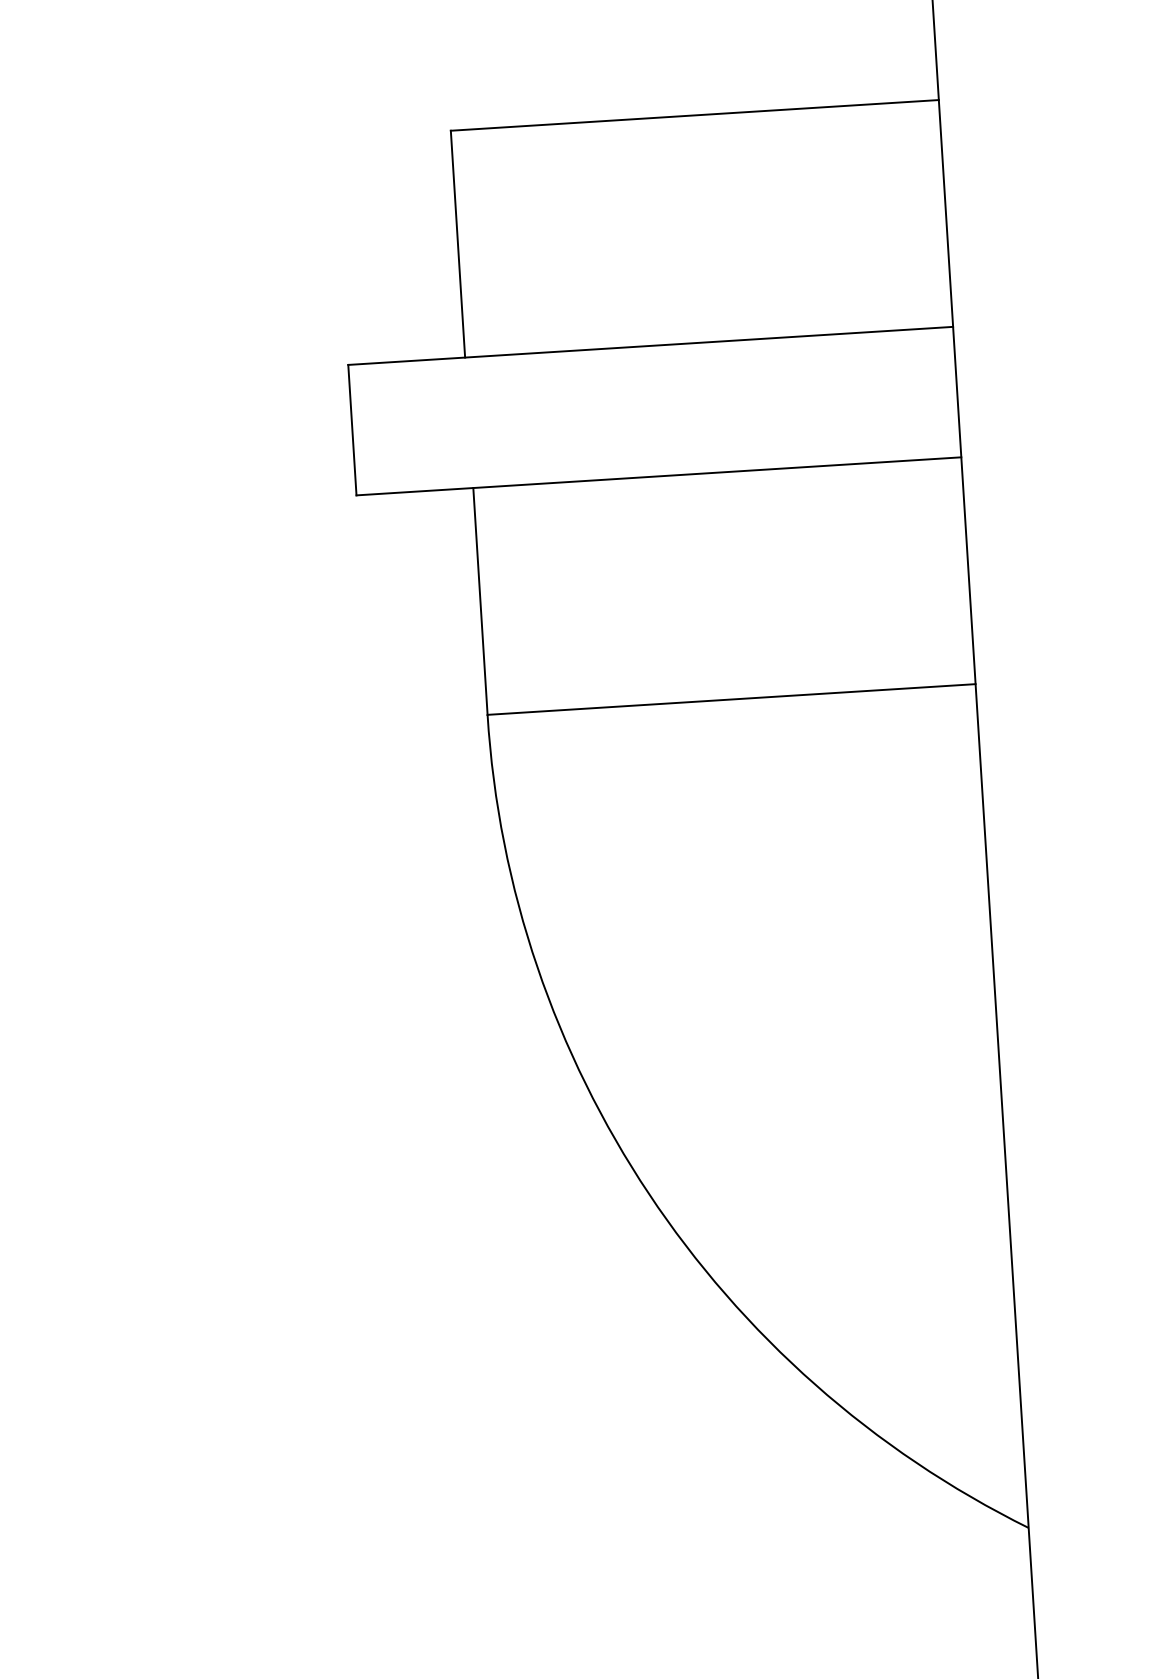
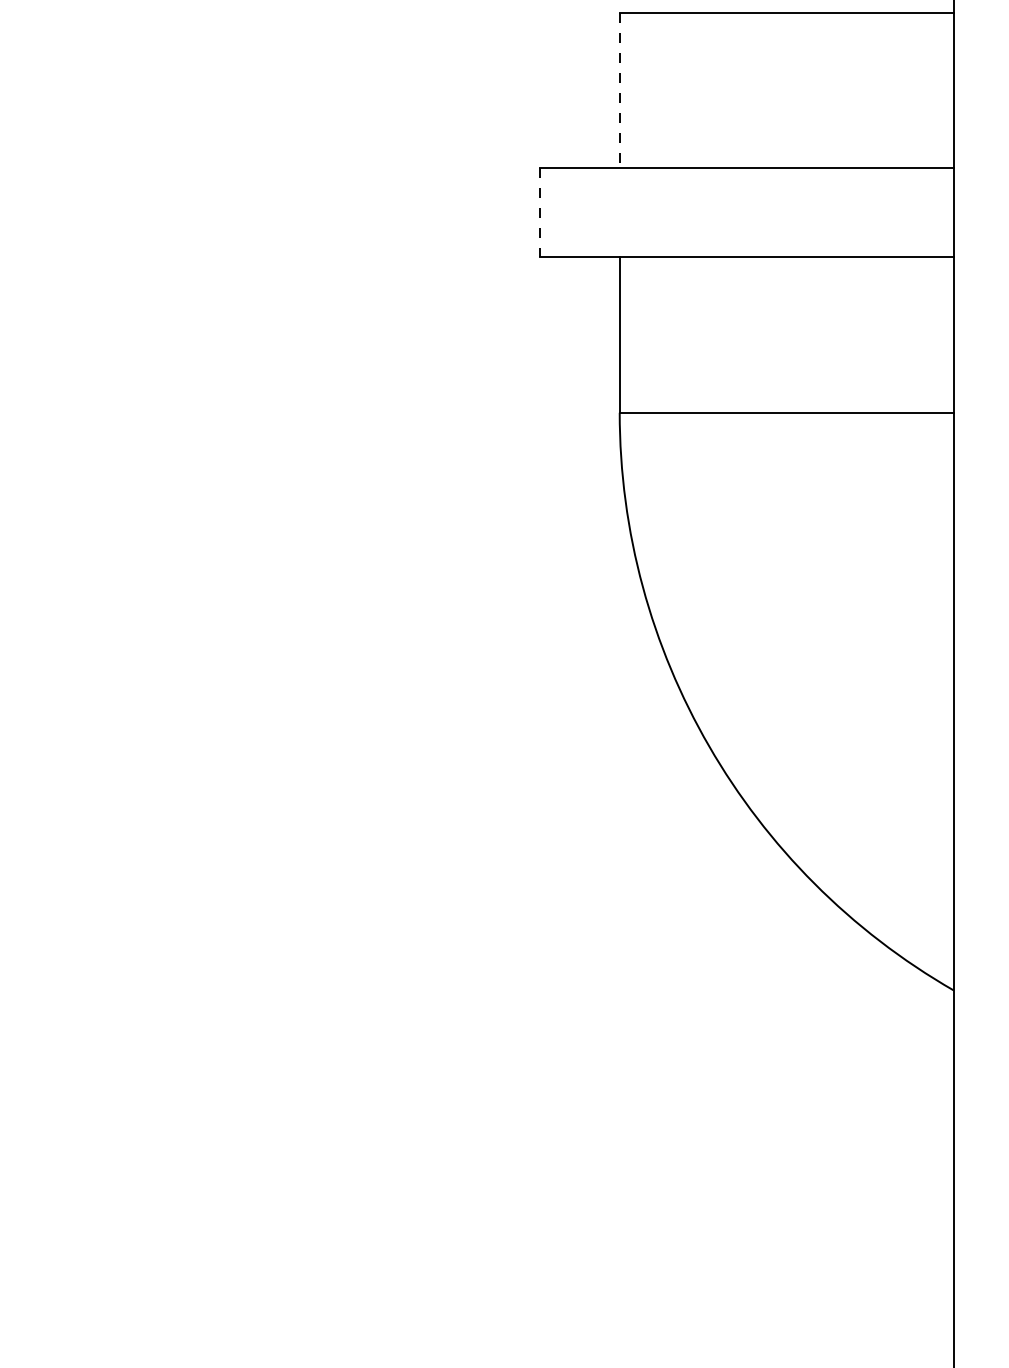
line: (457, 244) -> (619, 90), solid -> dashed
line: (352, 429) -> (539, 212), solid -> dashed

